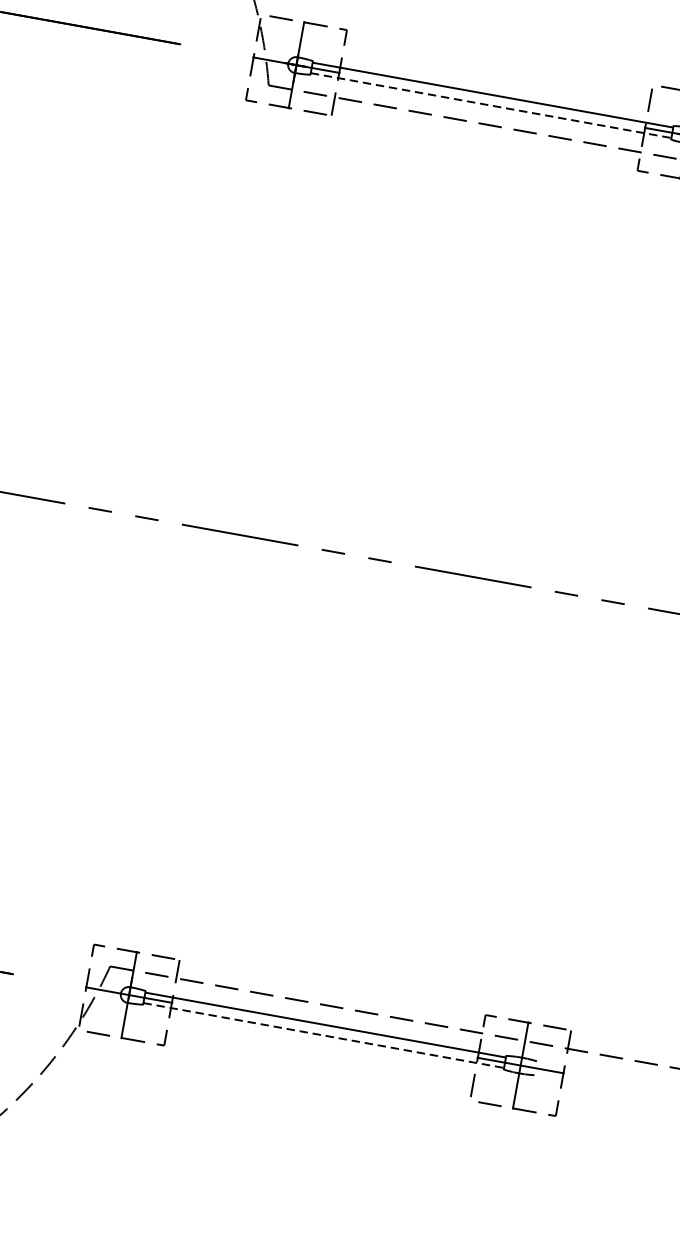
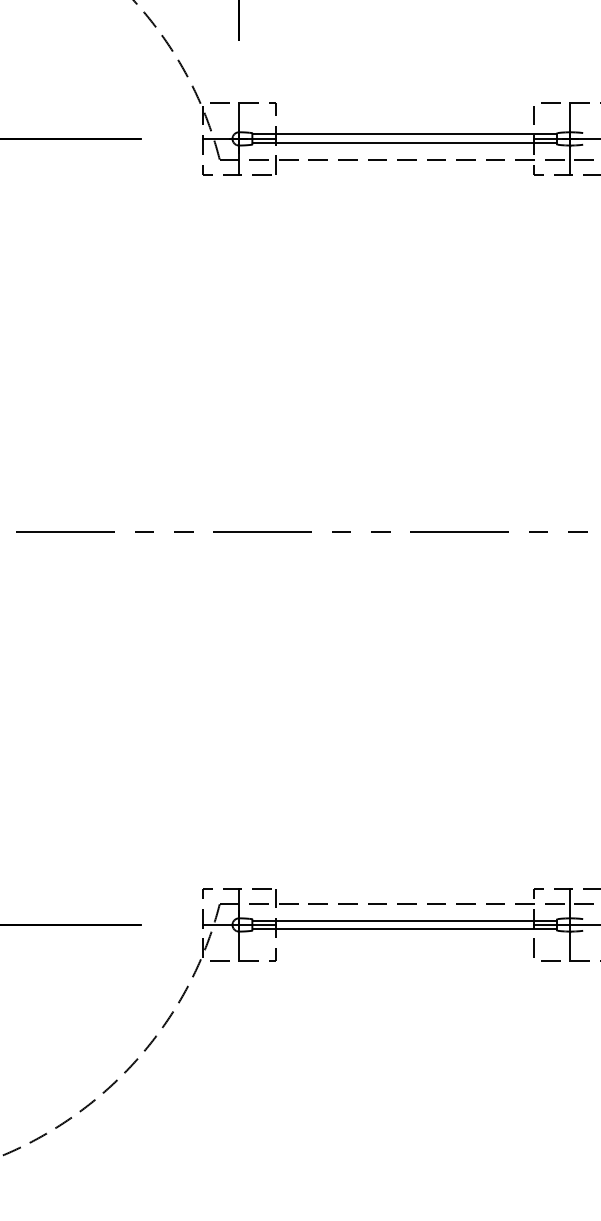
line: (491, 105) -> (405, 143), dashed -> solid
line: (324, 1035) -> (405, 929), dashed -> solid

